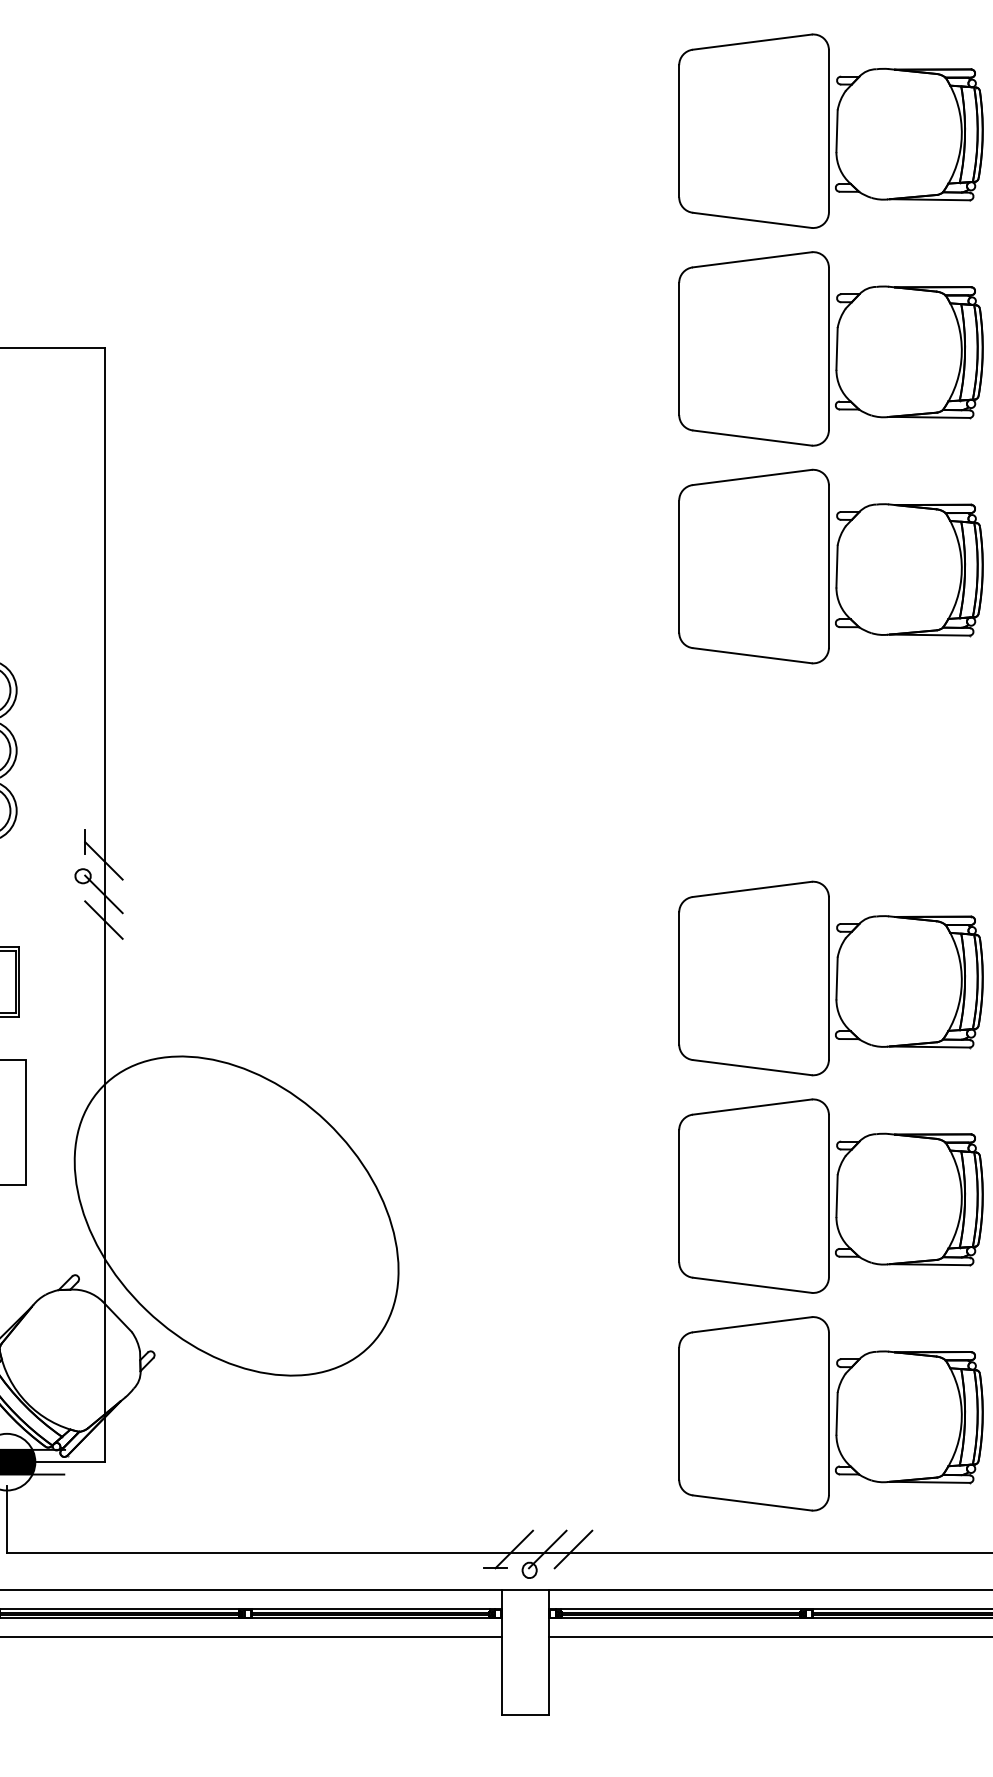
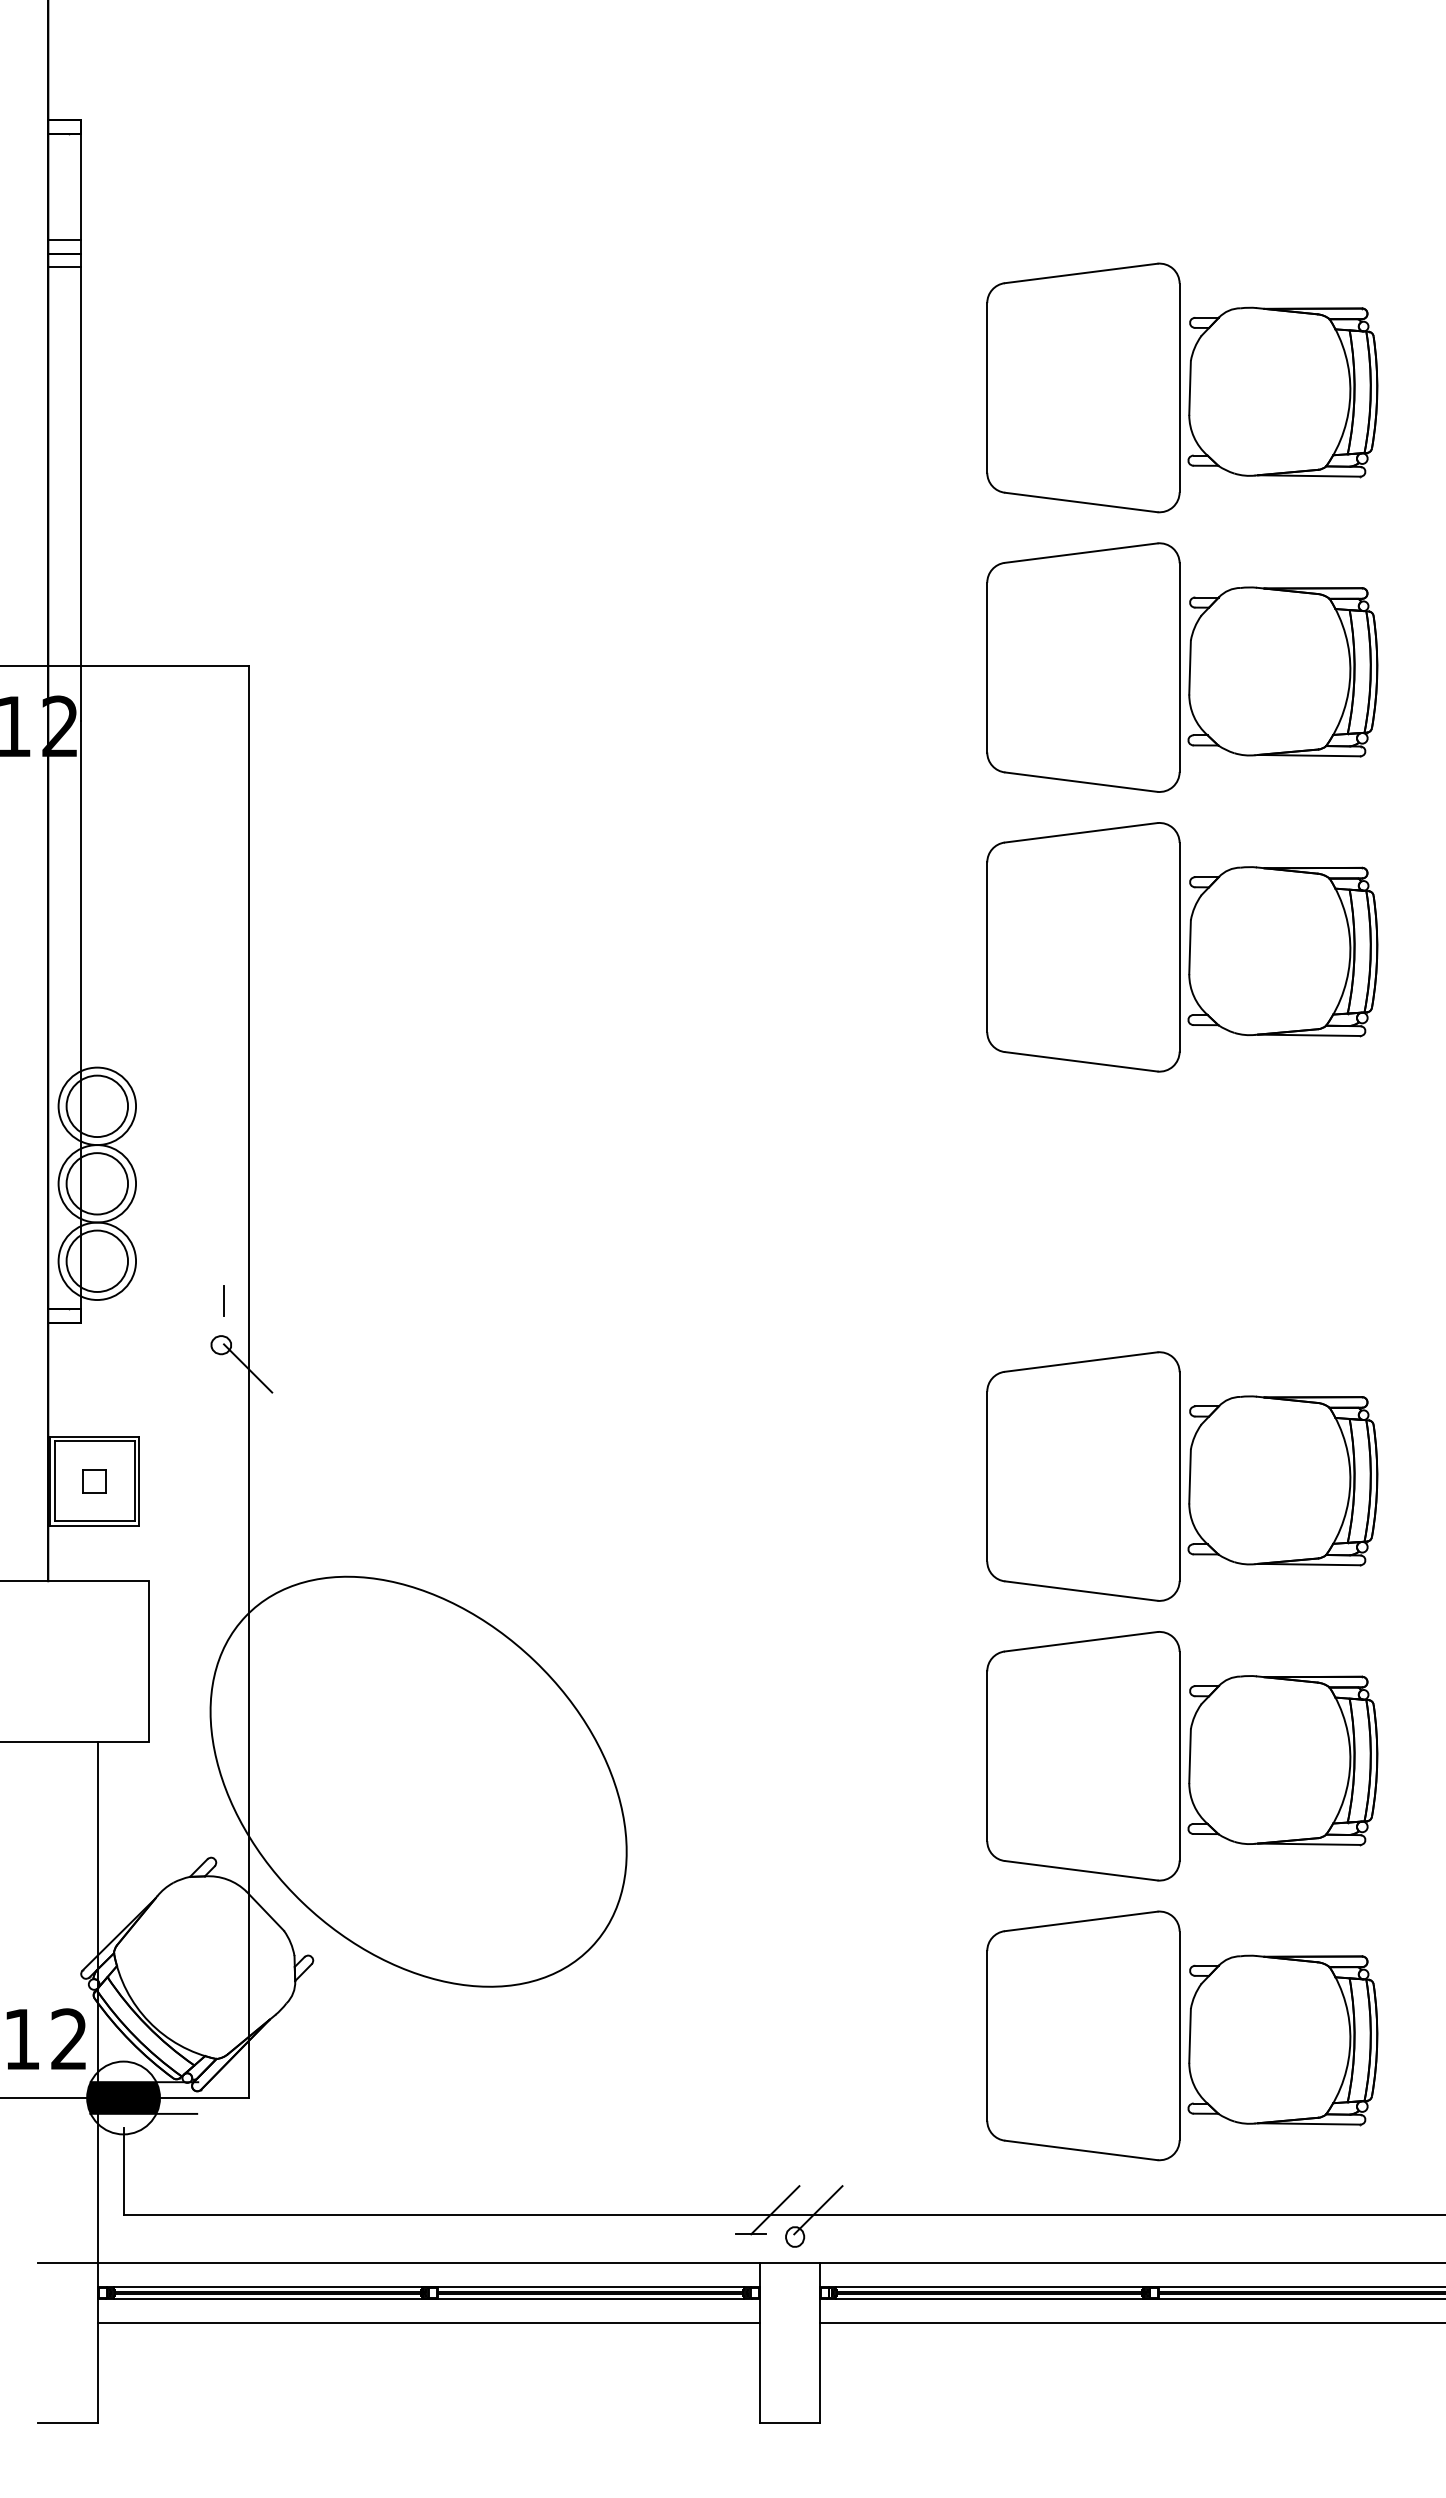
line: (104, 860) -> (248, 1325), removed
line: (104, 920) -> (248, 1401), removed
line: (573, 1549) -> (851, 2210), removed

